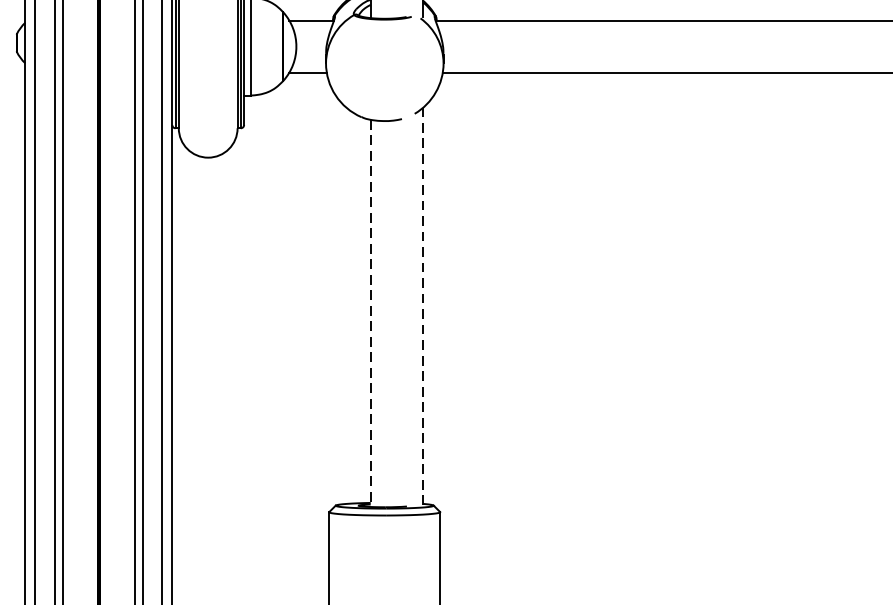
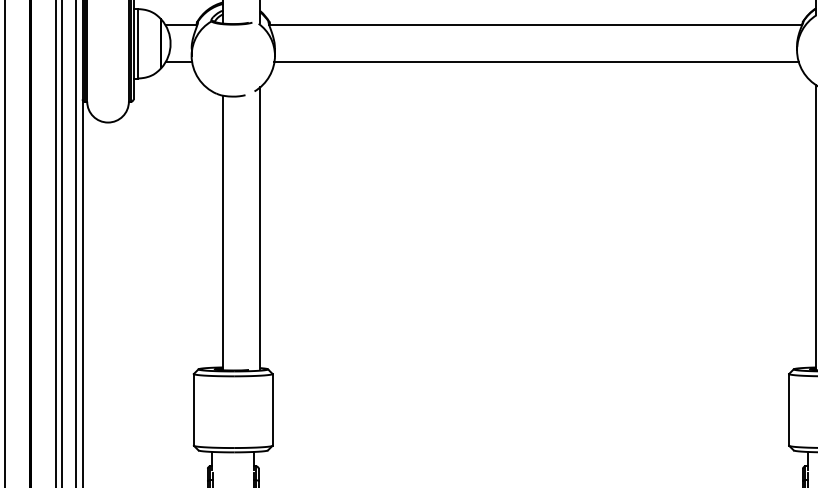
line: (423, 307) -> (260, 228), dashed -> solid
line: (370, 312) -> (223, 232), dashed -> solid

